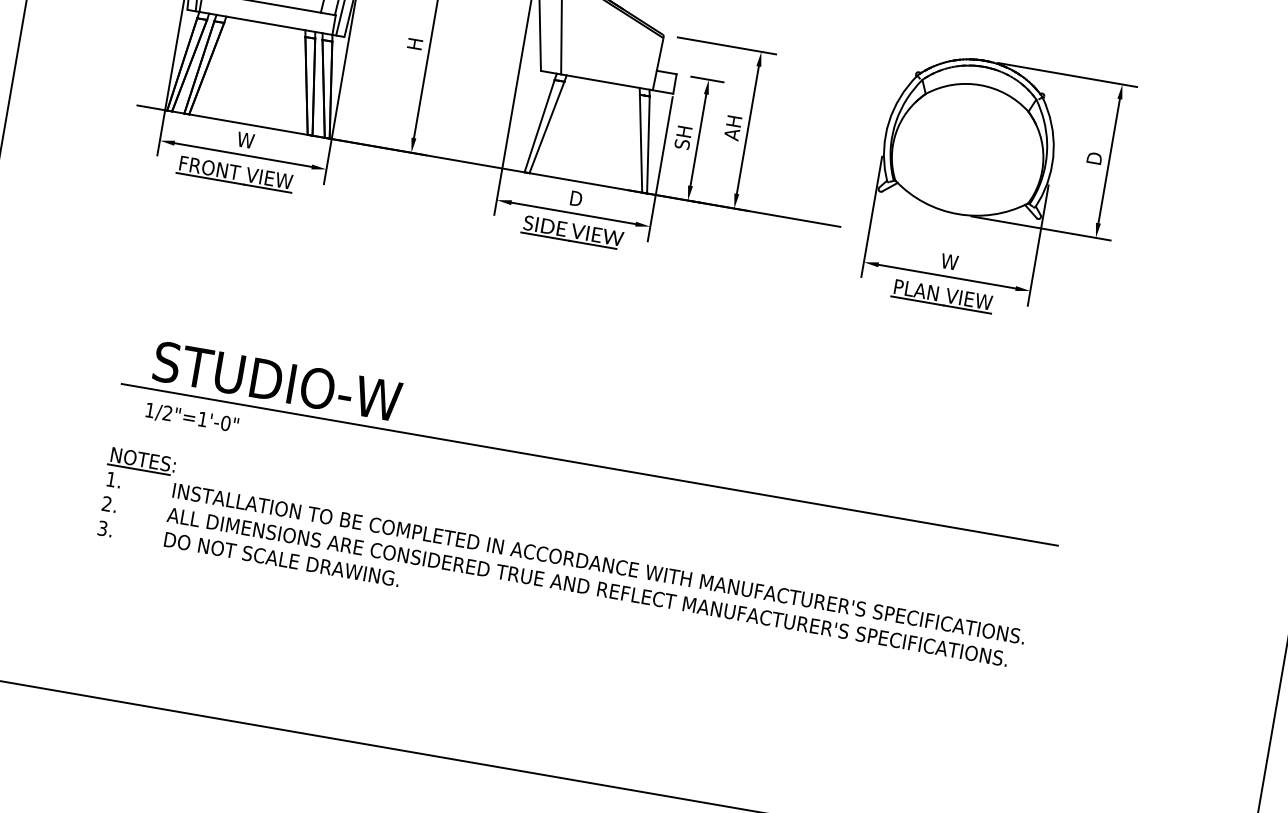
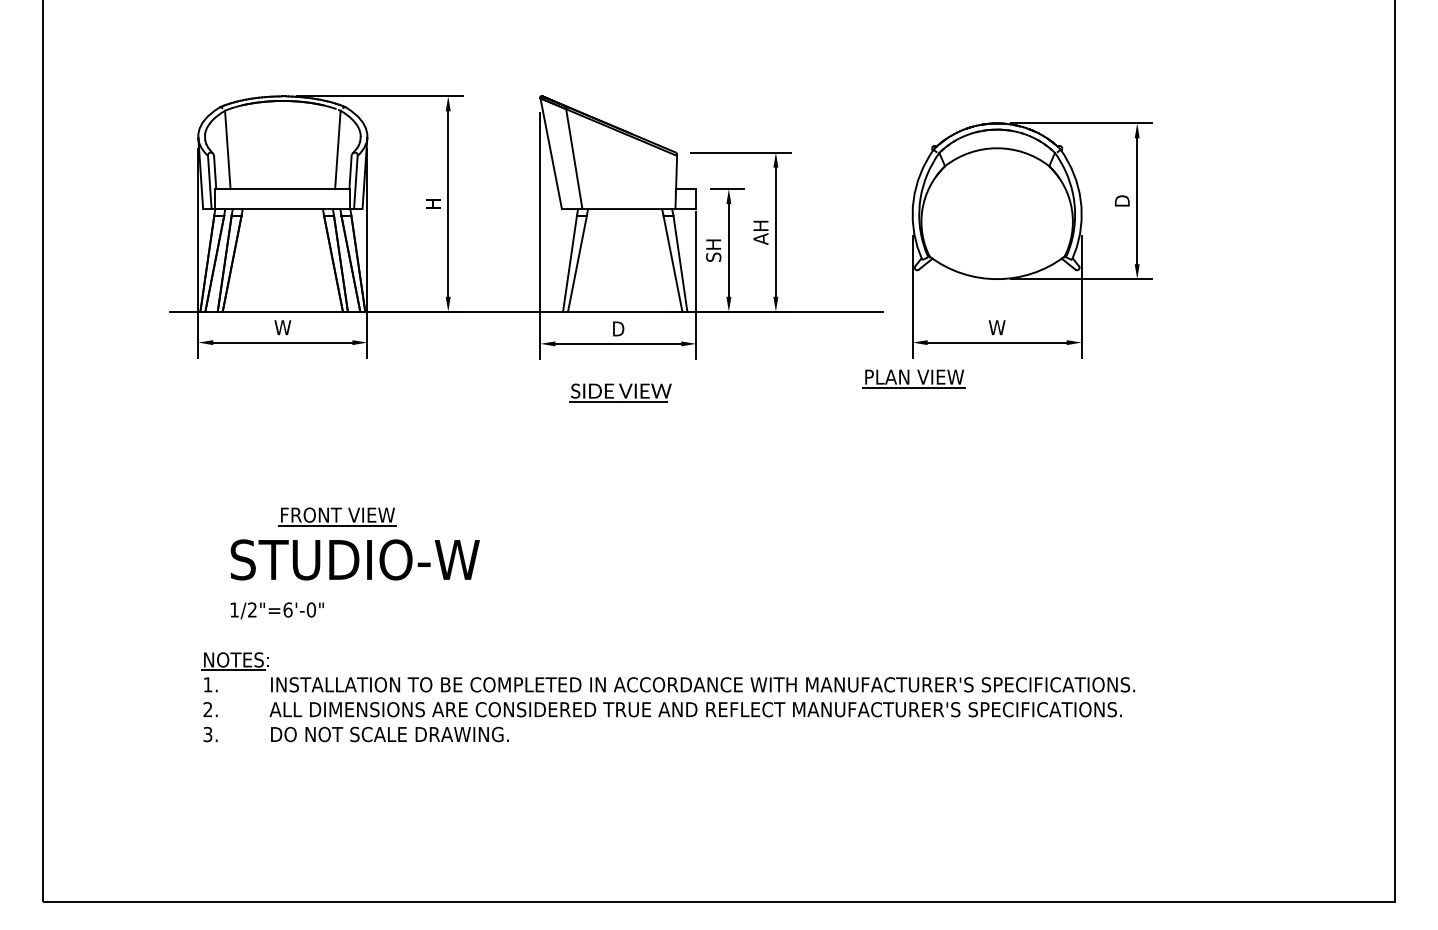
part: (235, 173) -> (337, 516), moved
part: (572, 232) -> (620, 392), moved
part: (942, 295) -> (913, 378), moved
text: (202, 418) -> (287, 609), 1/2"=1'-0" -> 1/2"=6'-0"
line: (590, 464) -> (677, 588), removed

